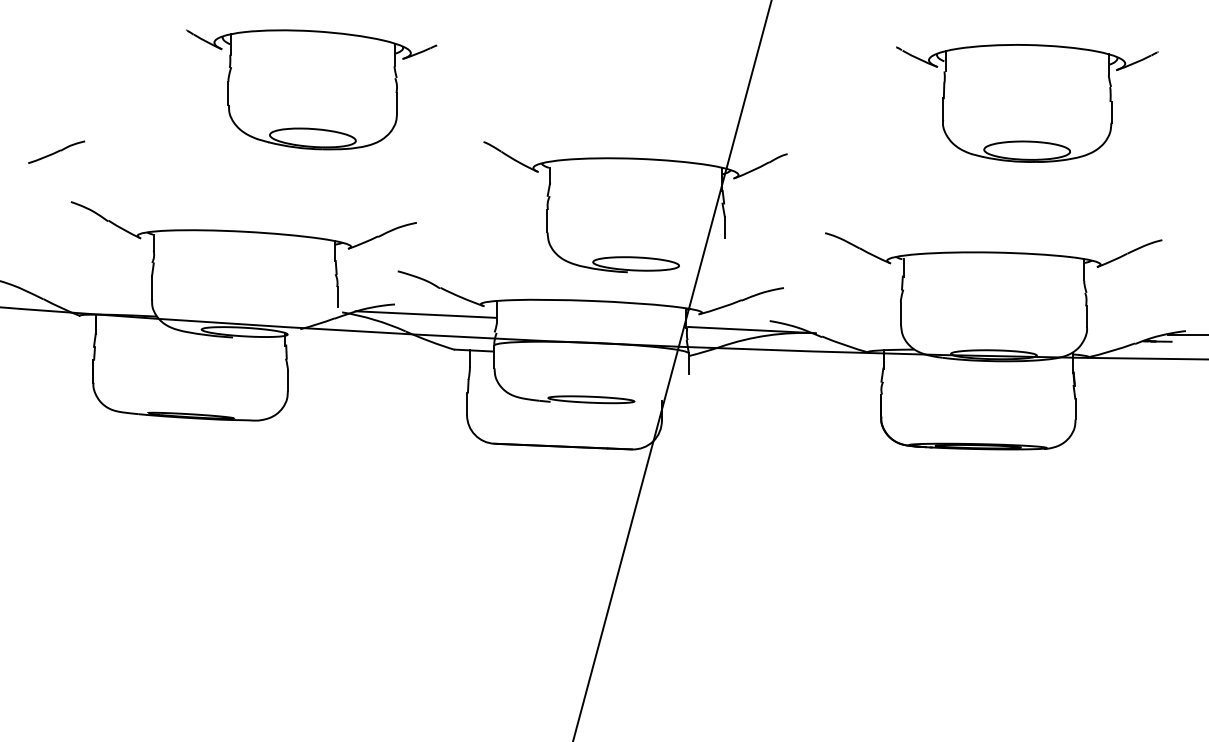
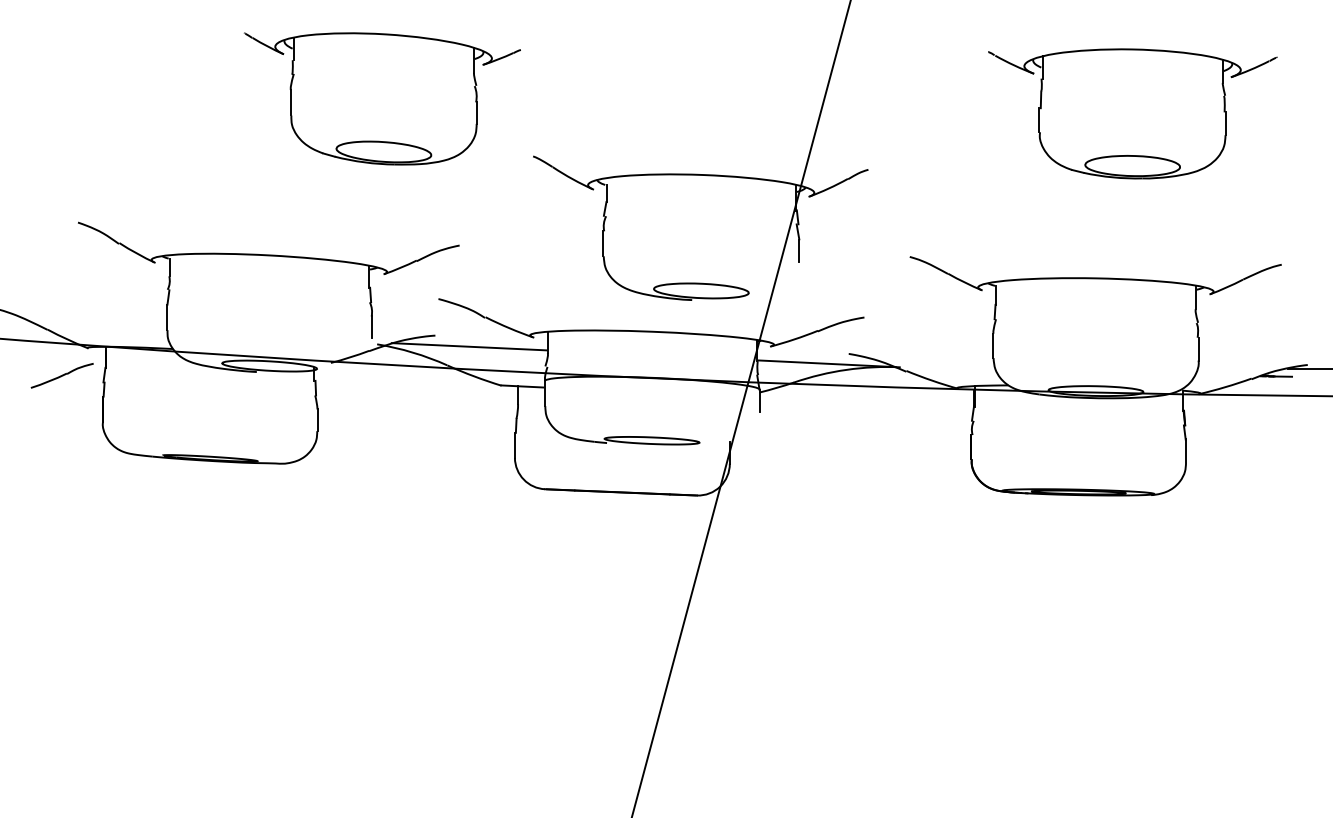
part: (310, 89) -> (381, 98), moved
part: (55, 152) -> (61, 375), moved

